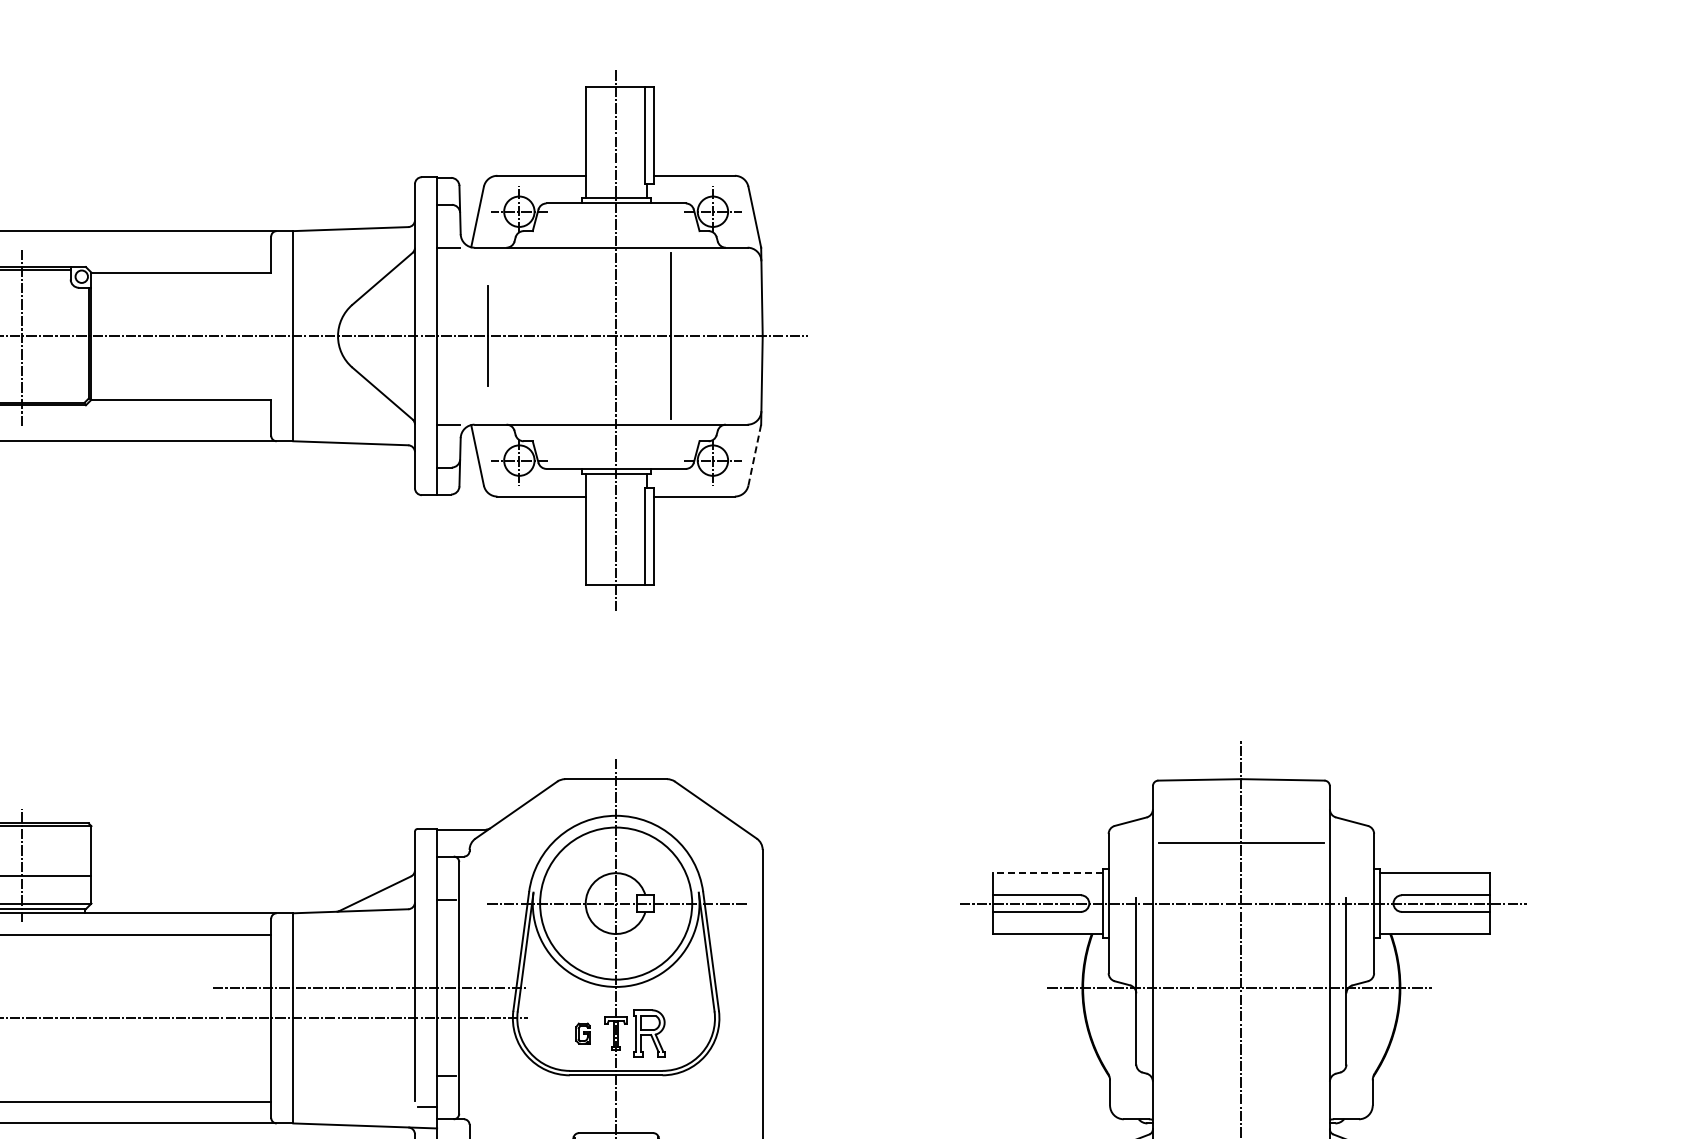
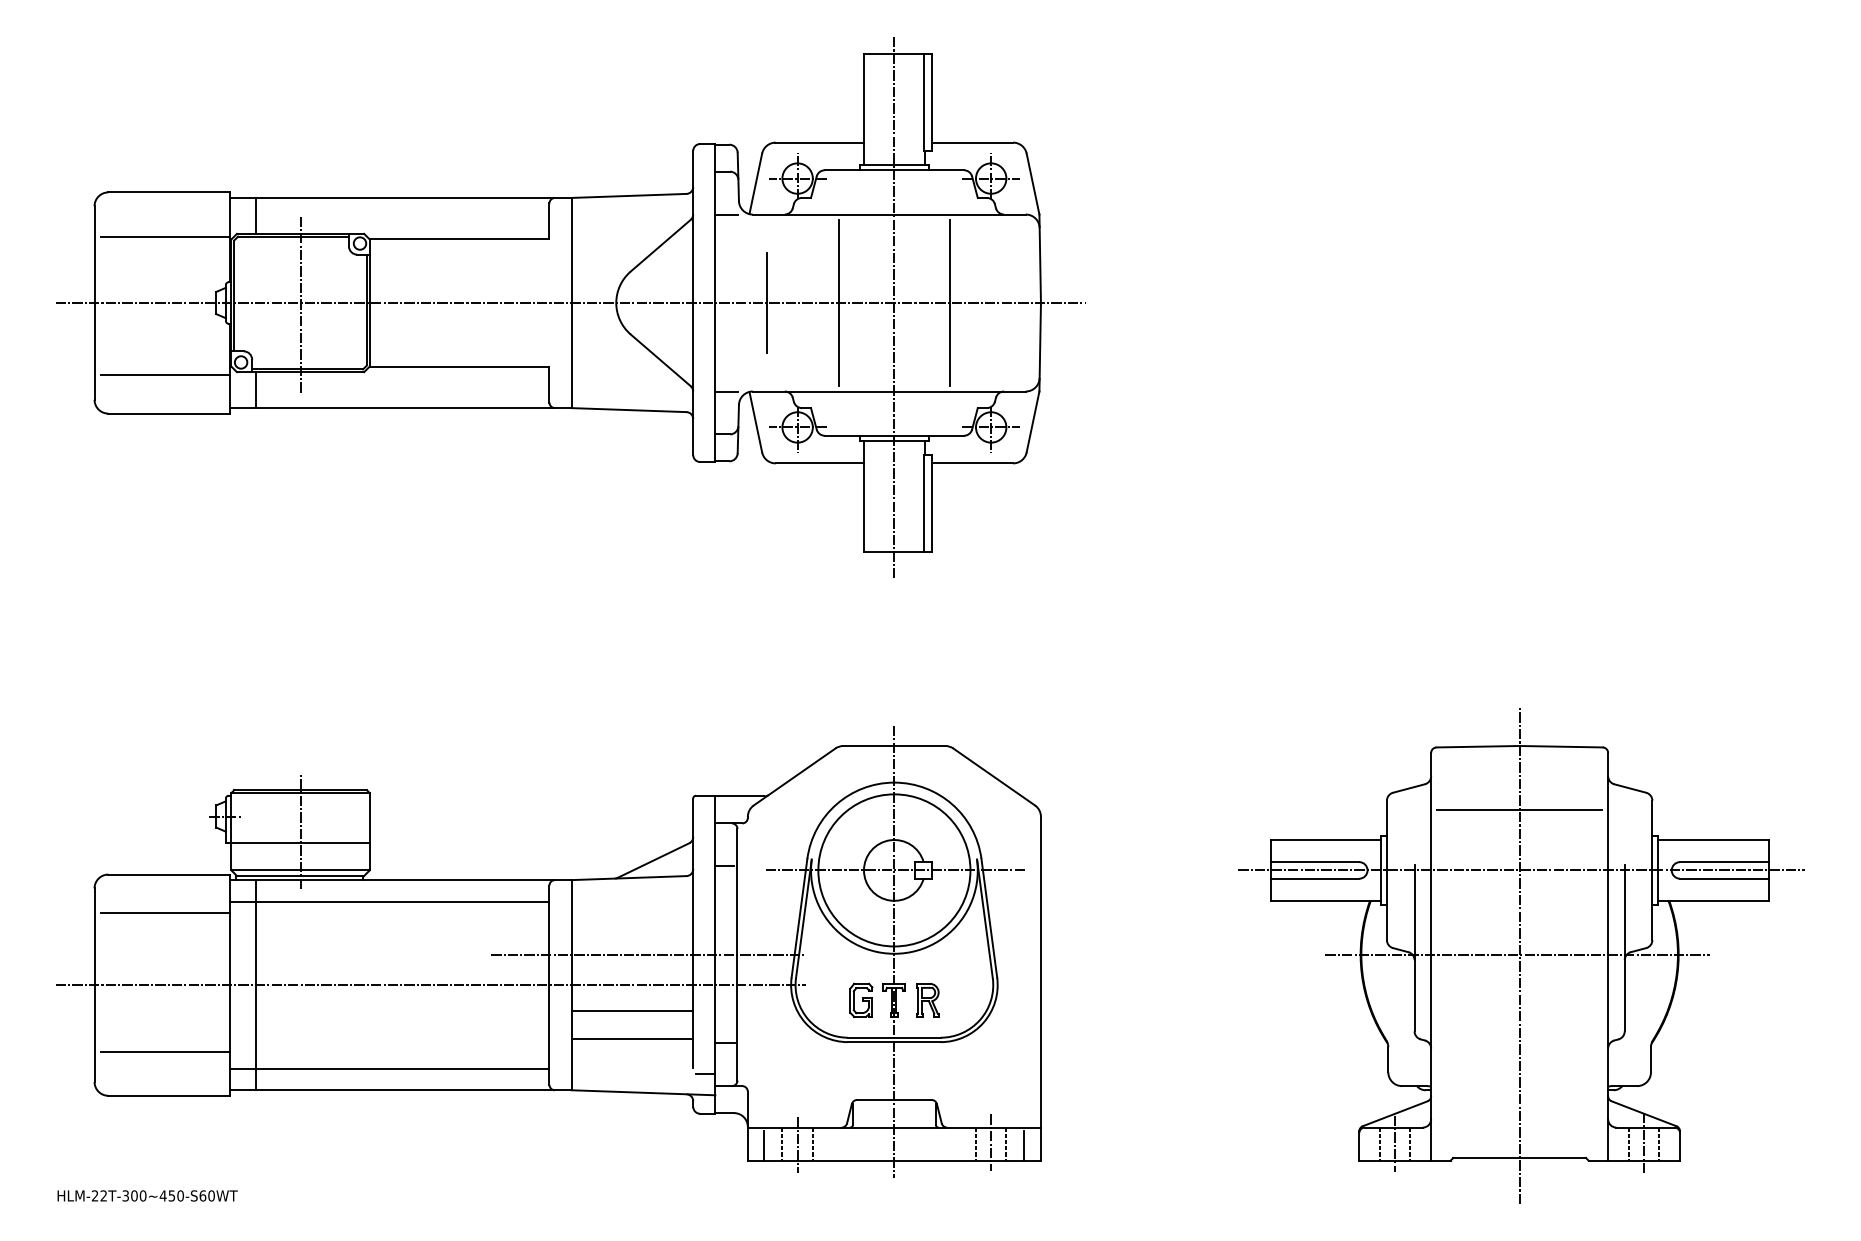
line: (561, 335) -> (839, 302), added
line: (755, 454) -> (1033, 421), dashed -> solid
line: (1047, 873) -> (1325, 840), dashed -> solid
part: (583, 1033) -> (861, 1000), size x1.67
part: (649, 1033) -> (927, 1000), size x0.71
line: (354, 1044) -> (632, 1011), added
line: (354, 1072) -> (632, 1039), added

